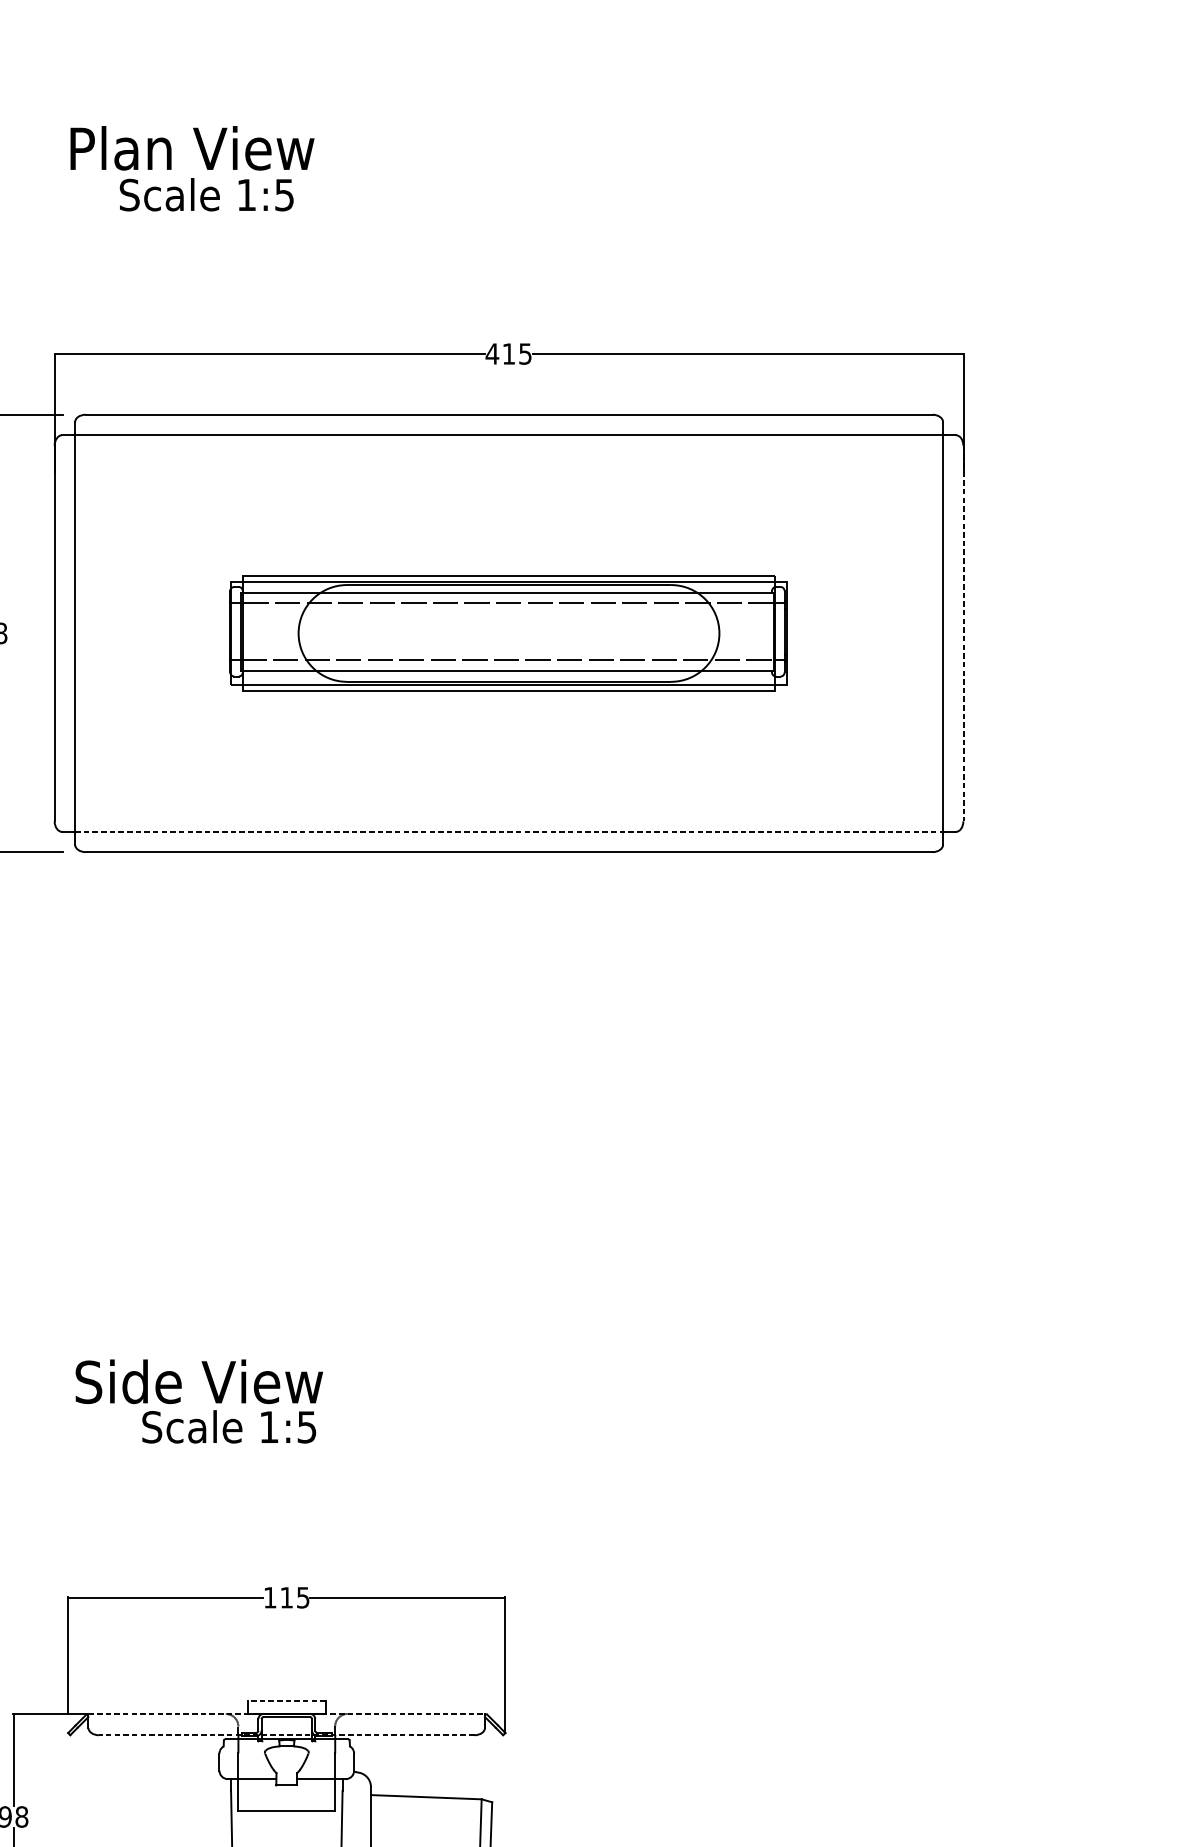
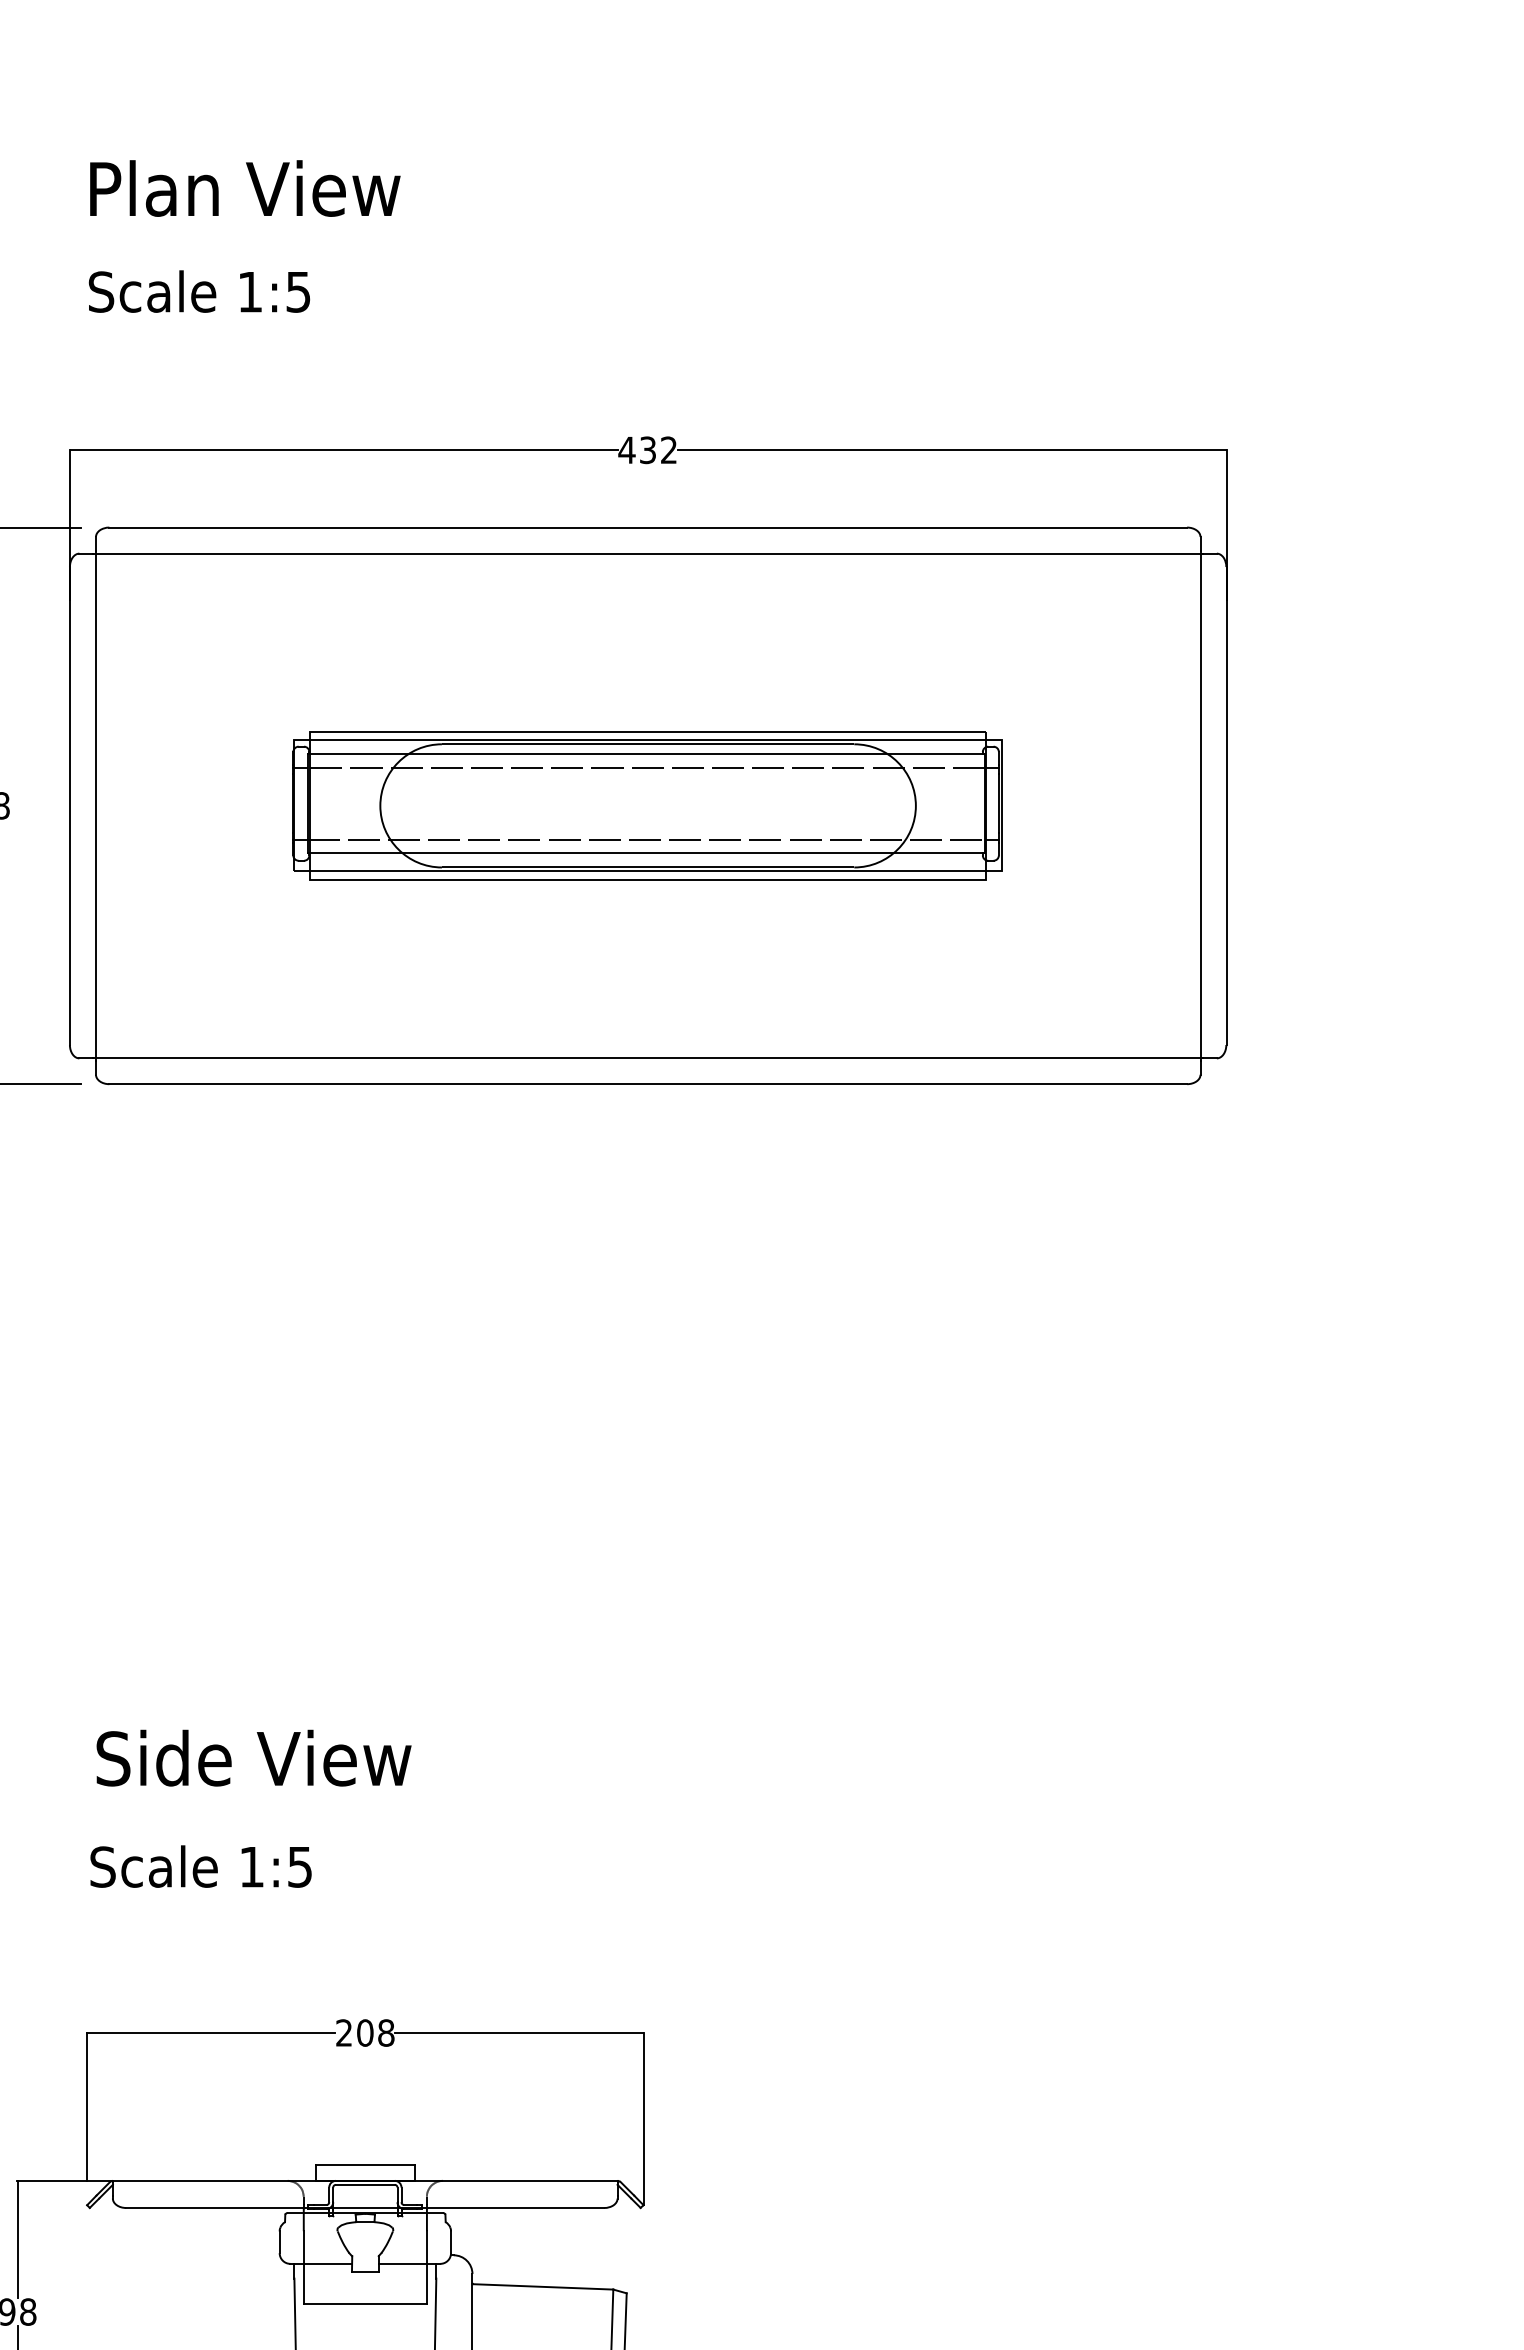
text: (206, 194) -> (199, 291), moved
text: (517, 354) -> (658, 450), 415 -> 432
line: (963, 633) -> (1226, 806), dashed -> solid
line: (509, 831) -> (648, 1058), dashed -> solid
text: (228, 1426) -> (200, 1866), moved
text: (286, 1597) -> (365, 2032), 115 -> 208
line: (286, 1701) -> (365, 2164), dashed -> solid
line: (286, 1713) -> (365, 2180), dashed -> solid
line: (286, 1734) -> (365, 2207), dashed -> solid

